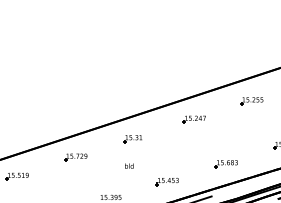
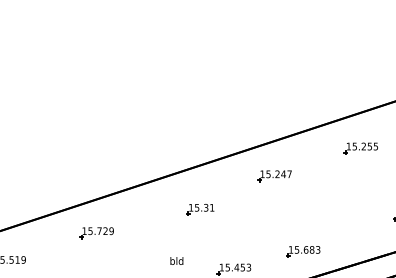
part: (132, 139) -> (199, 210), moved
part: (225, 164) -> (301, 252), moved
text: (129, 165) -> (177, 260), moved

